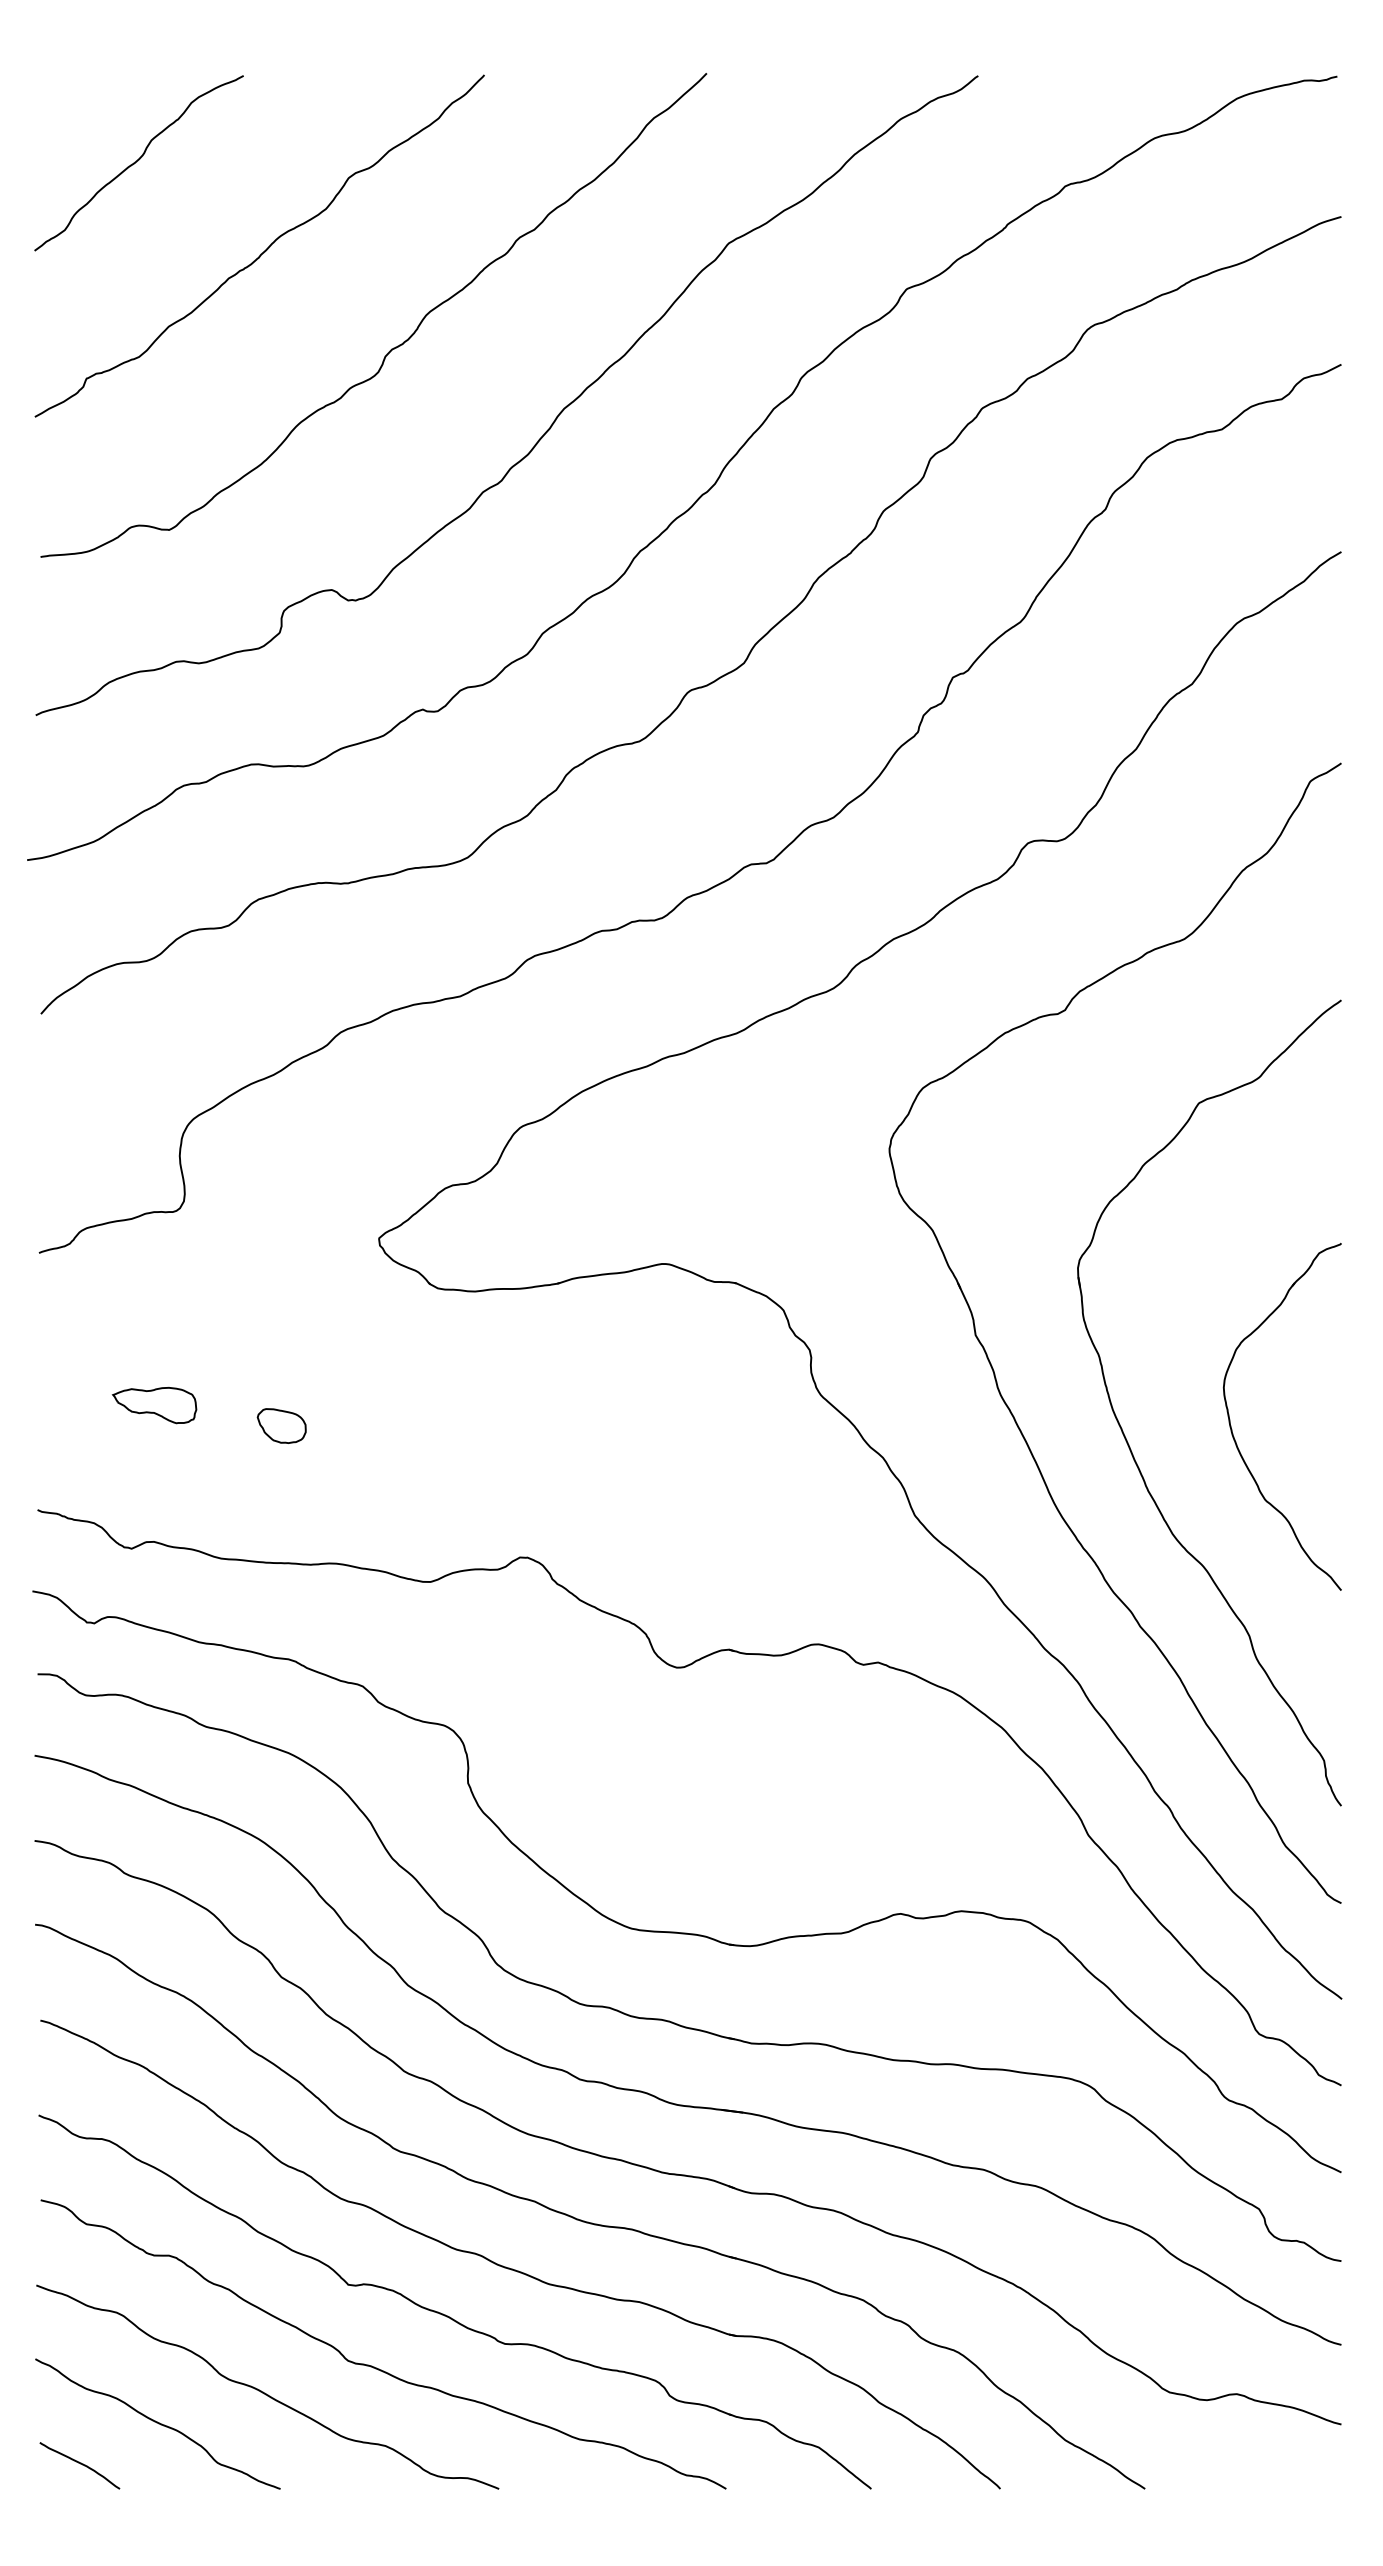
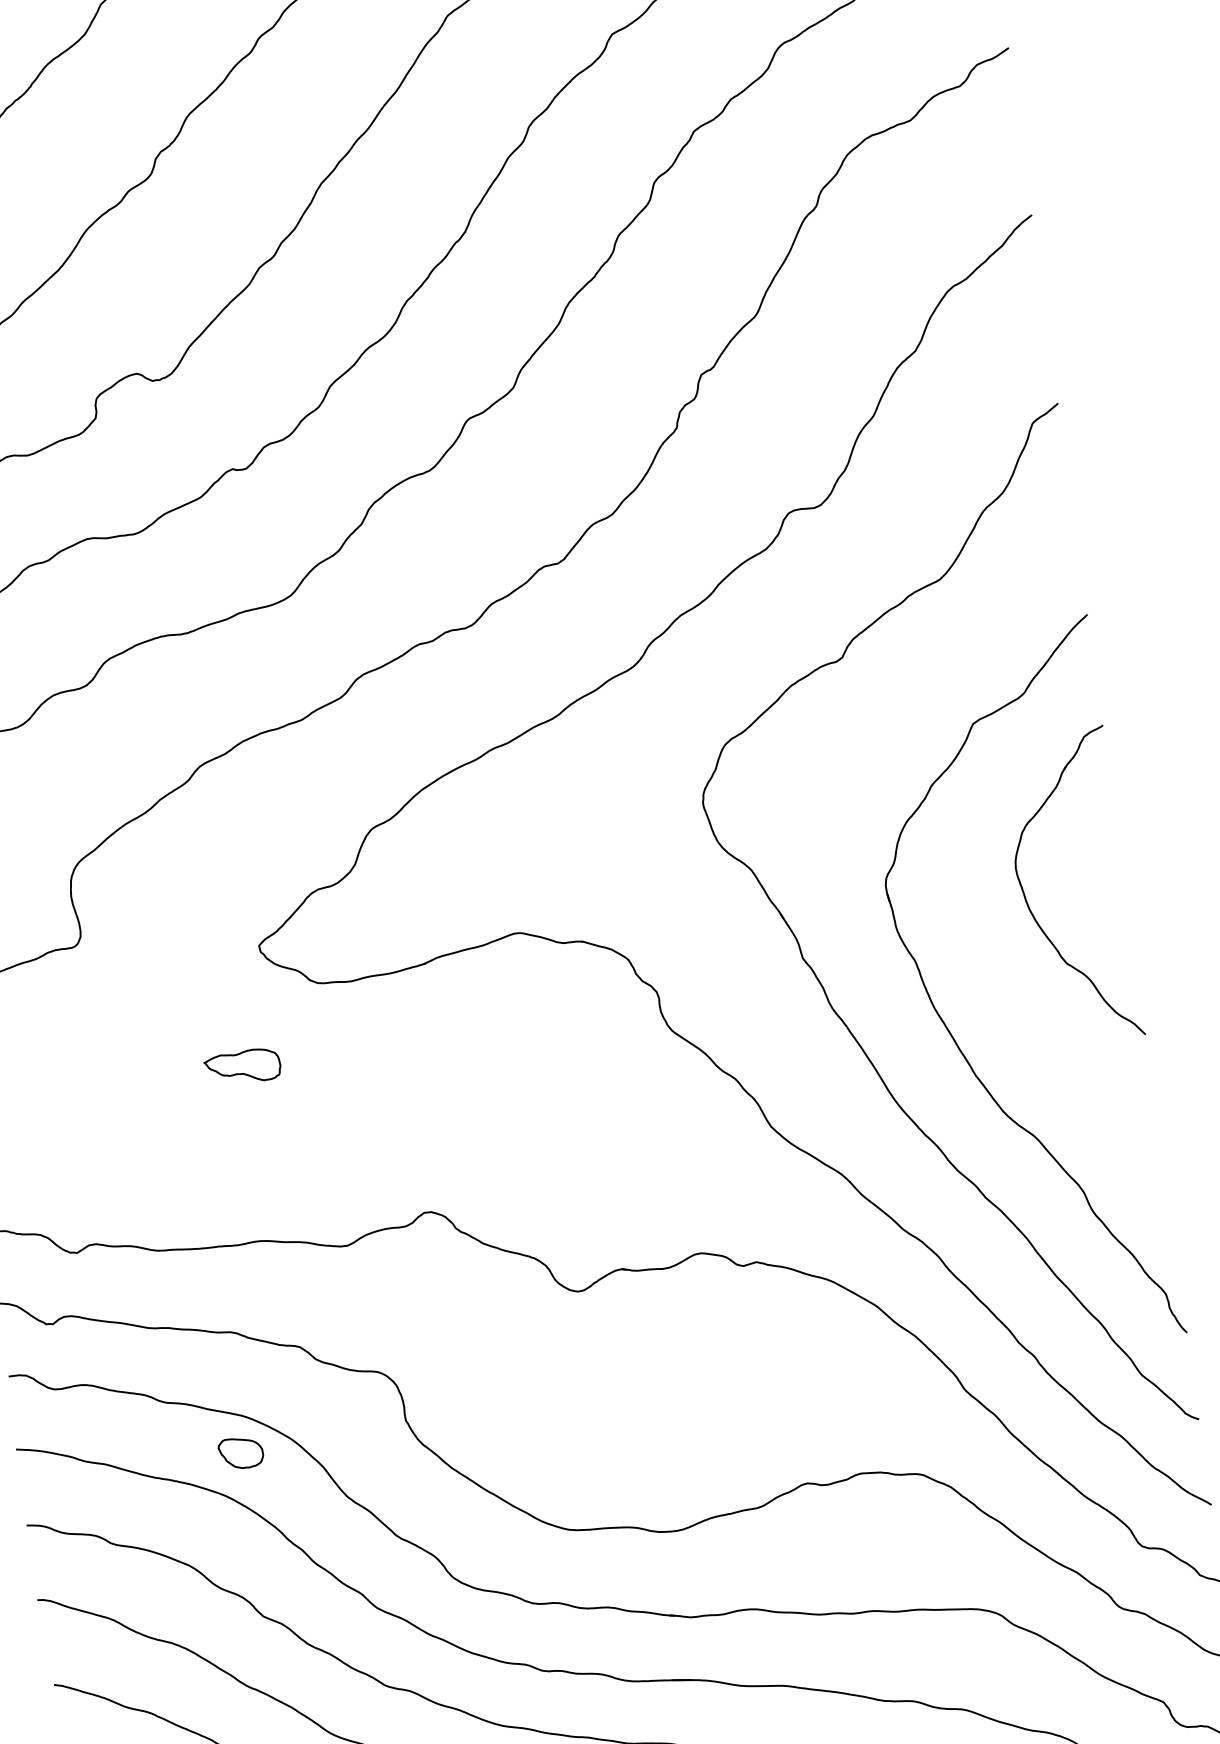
part: (154, 1405) -> (242, 1067), moved
part: (281, 1425) -> (240, 1452), moved
part: (1232, 1429) -> (1028, 904), moved

